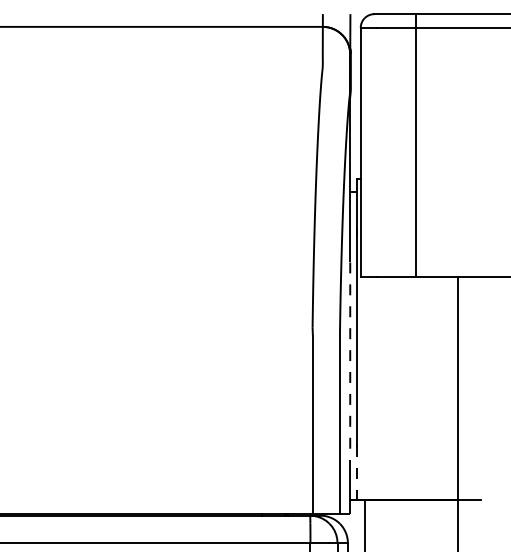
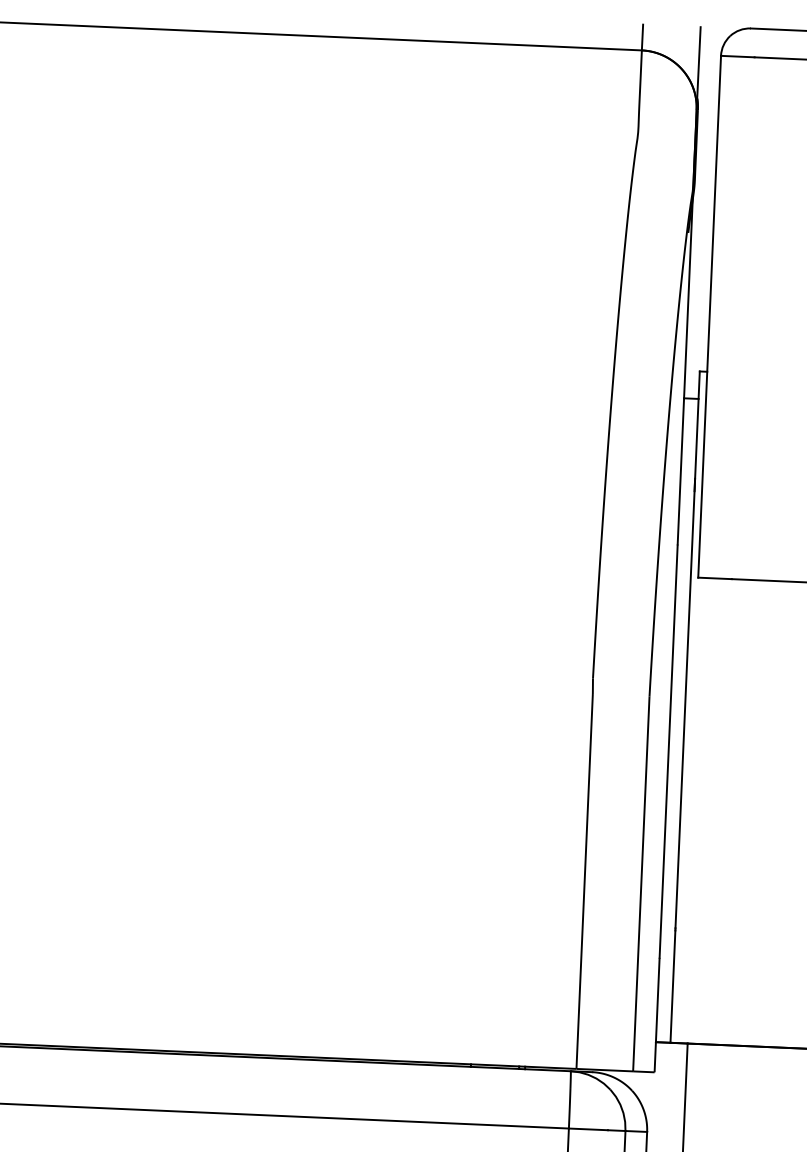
line: (350, 361) -> (669, 752), dashed -> solid
line: (357, 473) -> (673, 987), dashed -> solid

